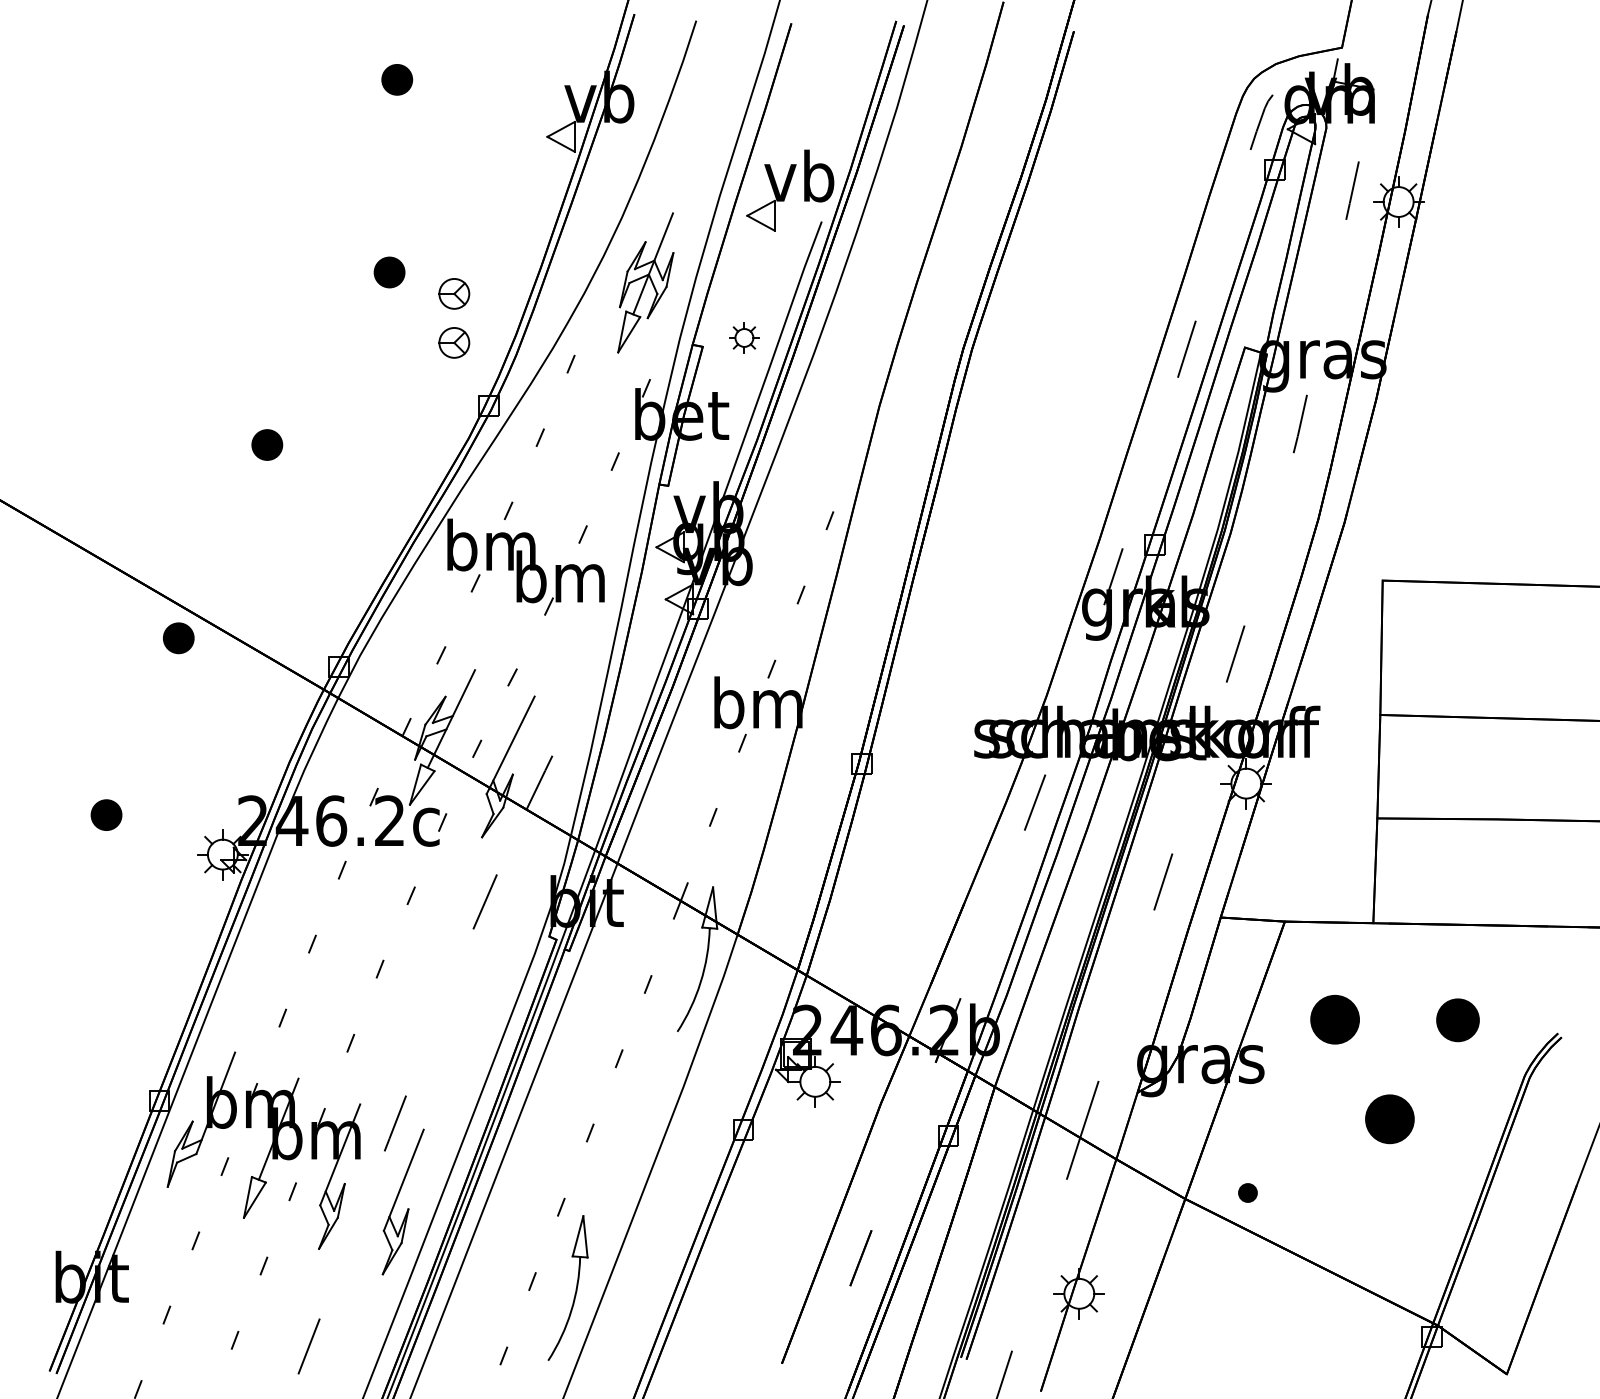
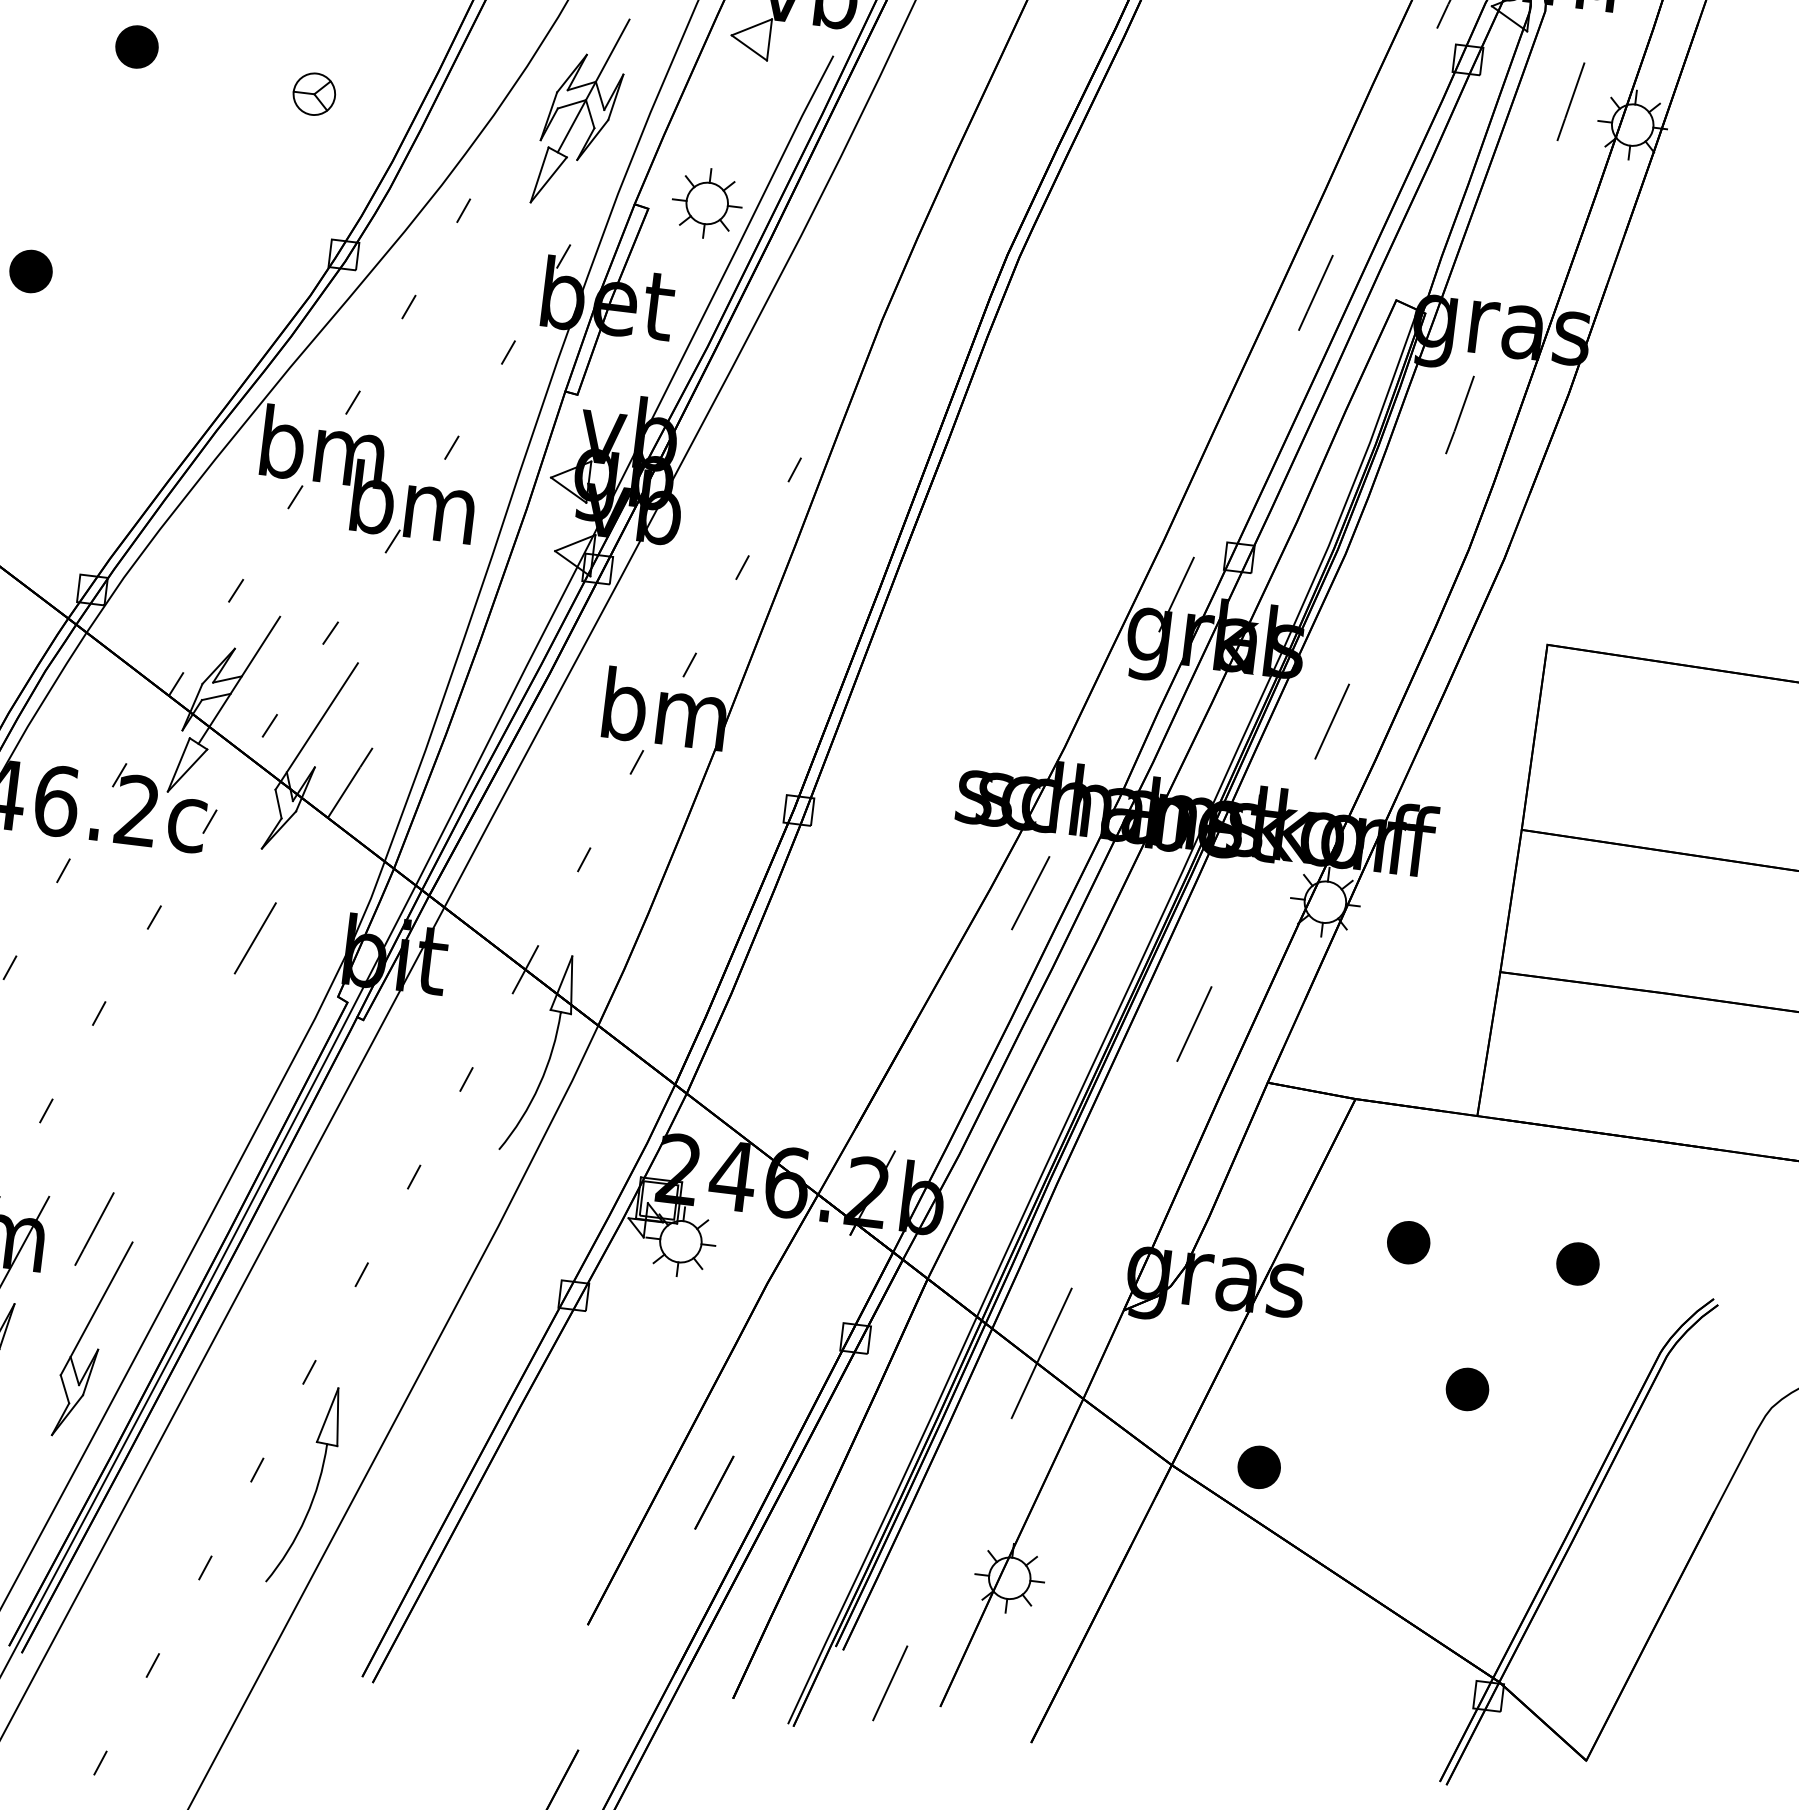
part: (389, 272) -> (136, 46), moved
part: (744, 337) -> (707, 202), size x1.67
part: (454, 342) -> (306, 161), removed
part: (1335, 1019) -> (1409, 1242), size x0.62
part: (1457, 1019) -> (1577, 1262), size x0.71
part: (1389, 1119) -> (1466, 1389), size x0.62
part: (1247, 1192) -> (1258, 1466), size x1.67

